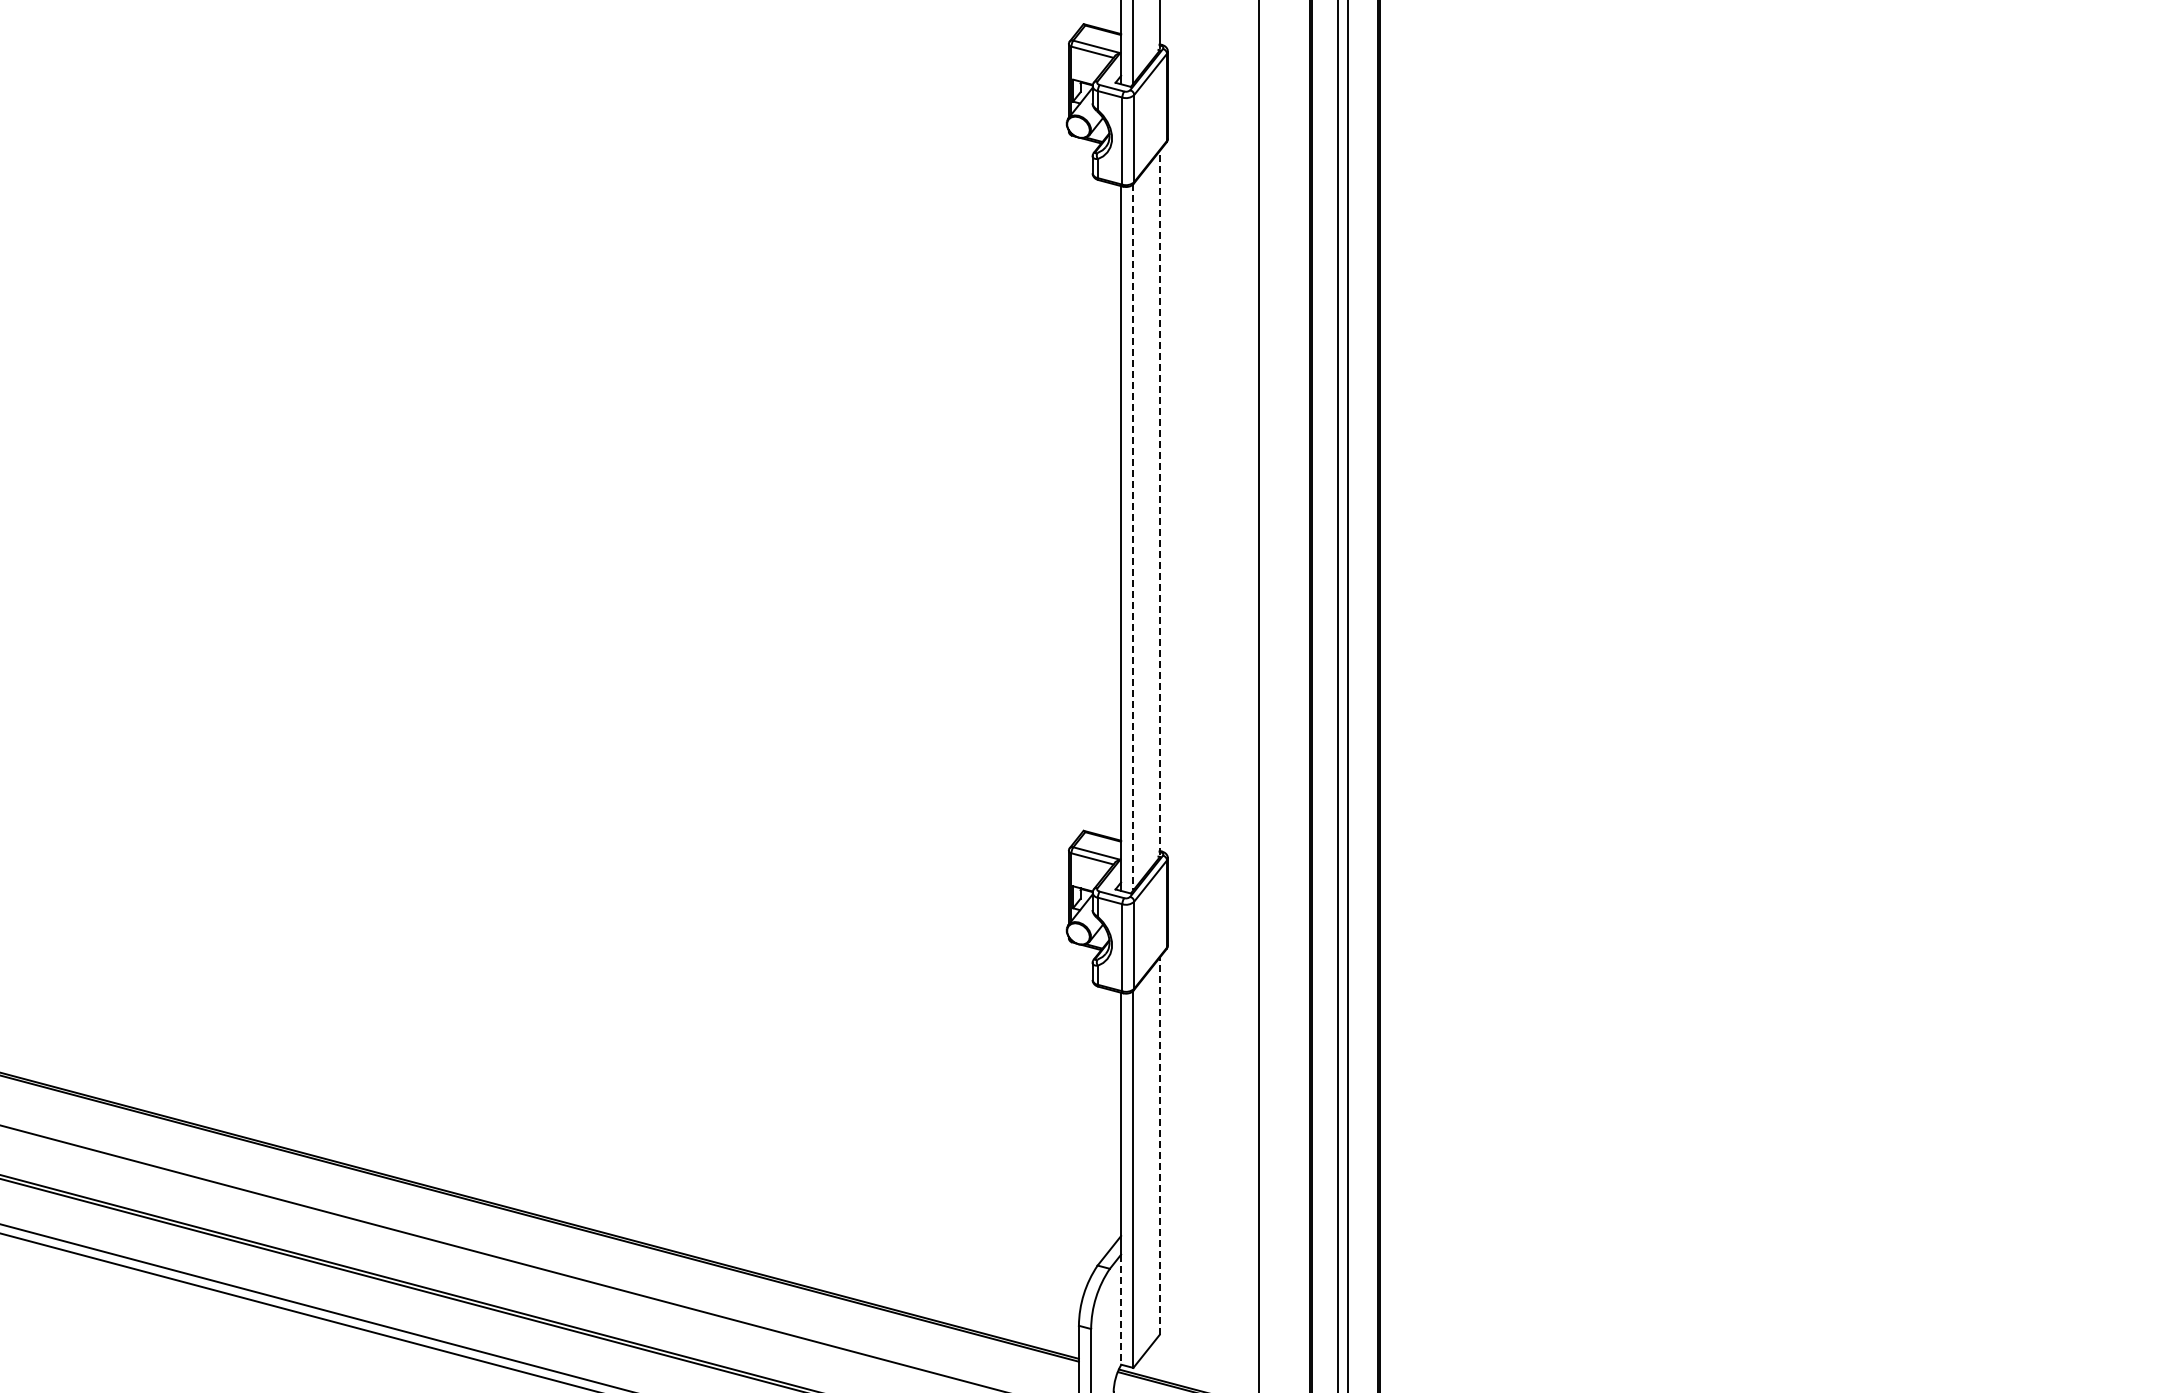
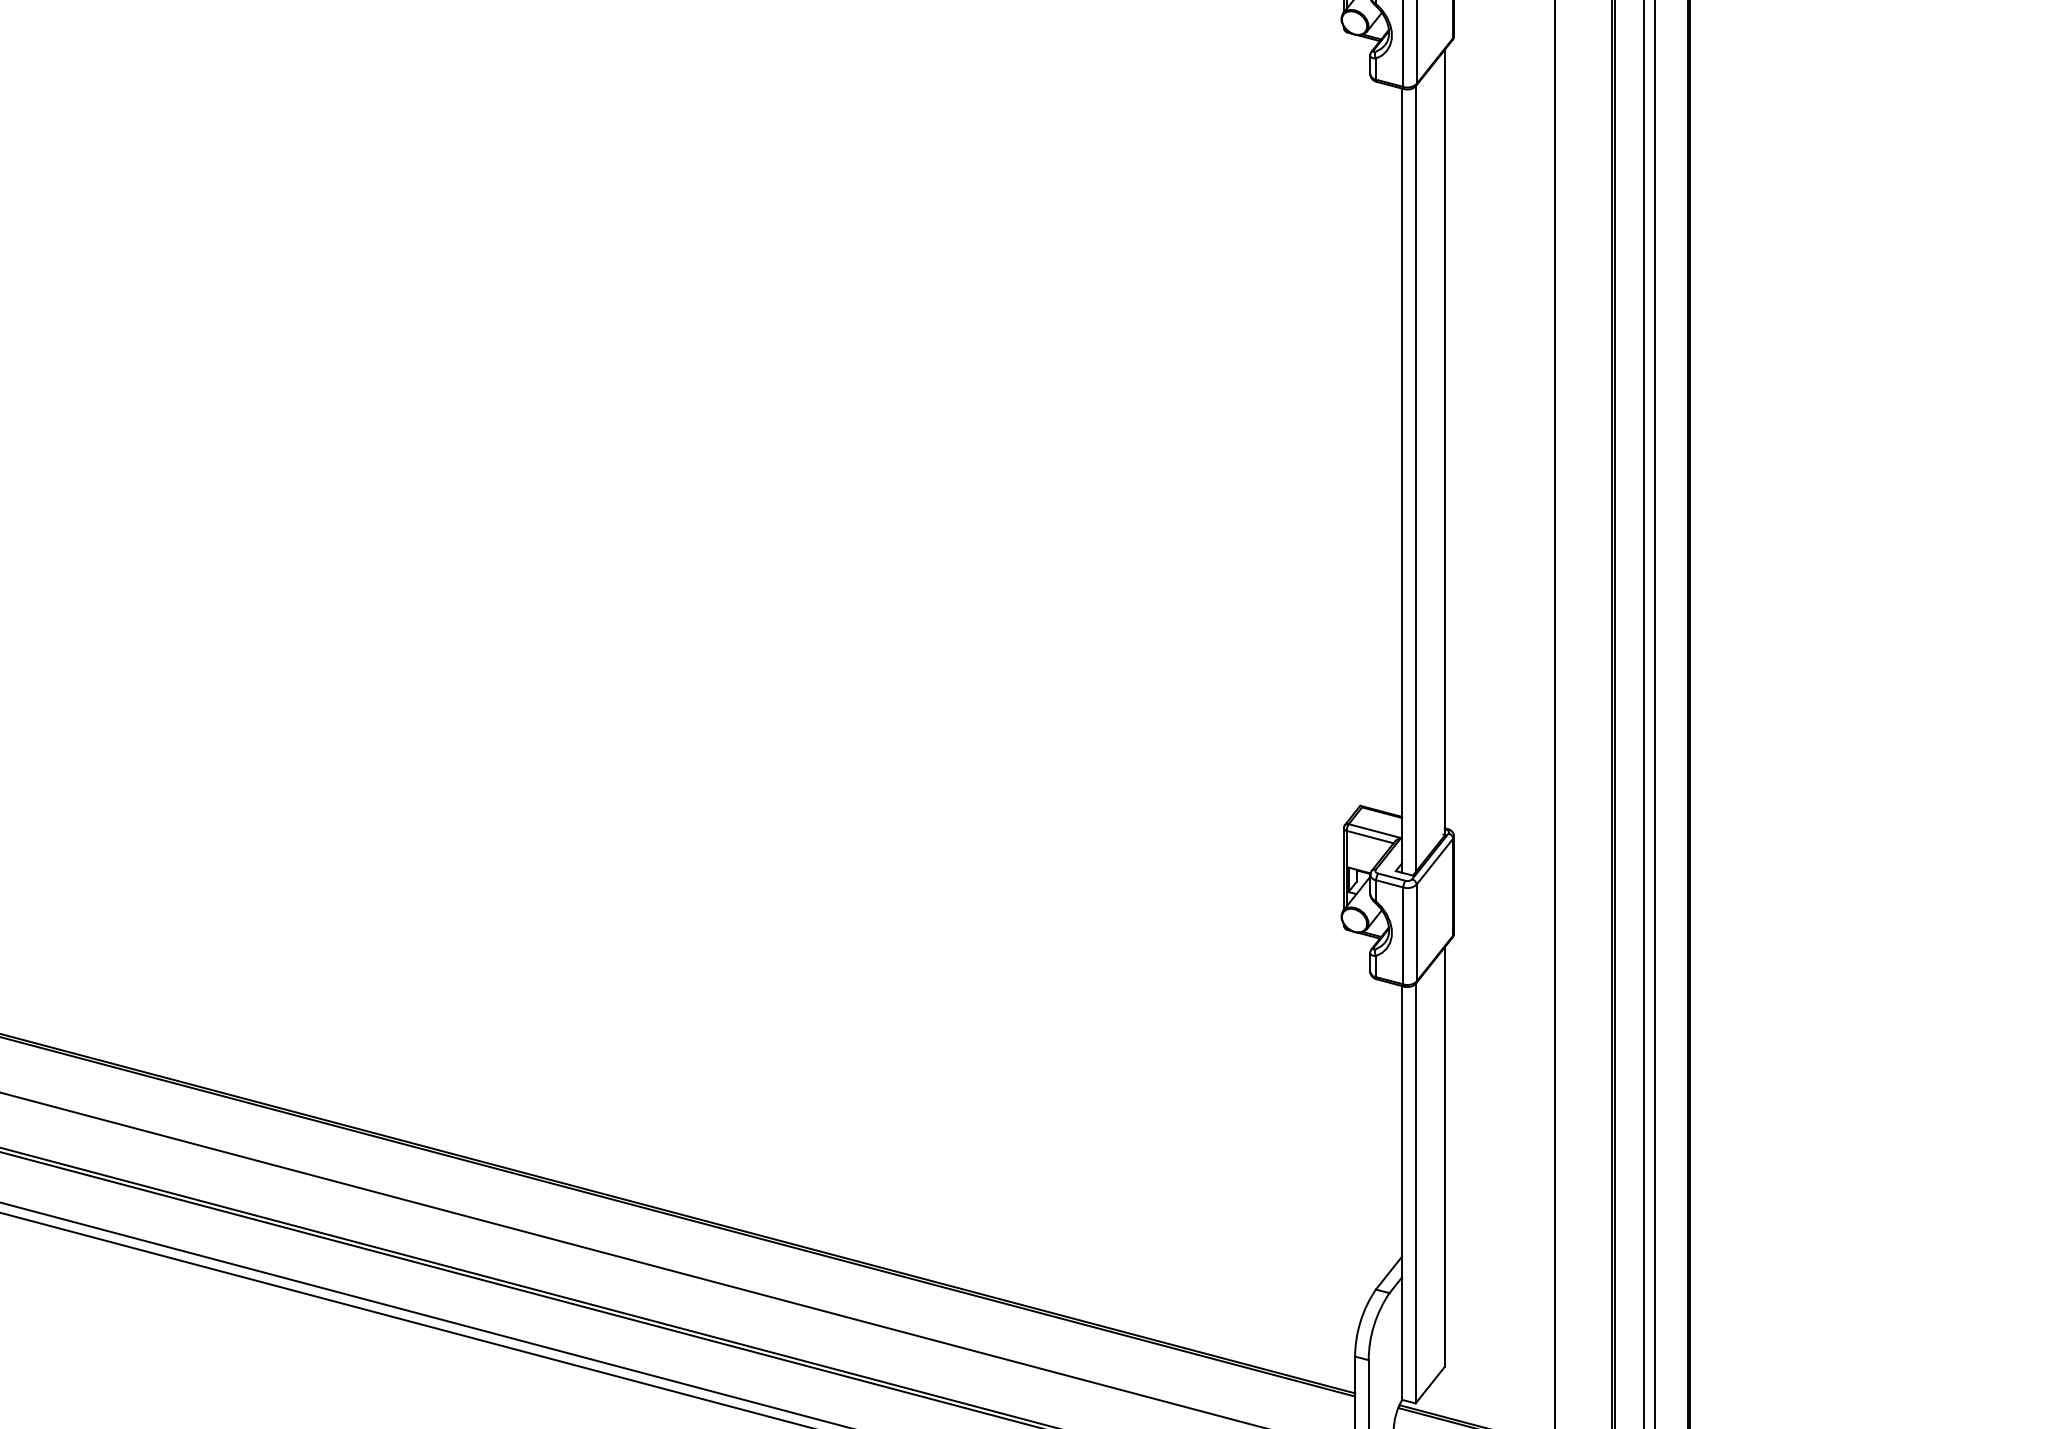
line: (1159, 503) -> (1444, 441), dashed -> solid
line: (1133, 537) -> (1415, 479), dashed -> solid
line: (1159, 1146) -> (1444, 1157), dashed -> solid
line: (1121, 1310) -> (1402, 1339), dashed -> solid

